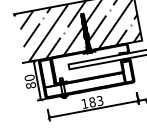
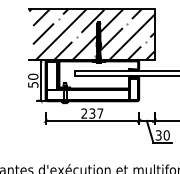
text: (31, 85) -> (33, 84), 80 -> 50
text: (92, 102) -> (92, 113), 183 -> 237

